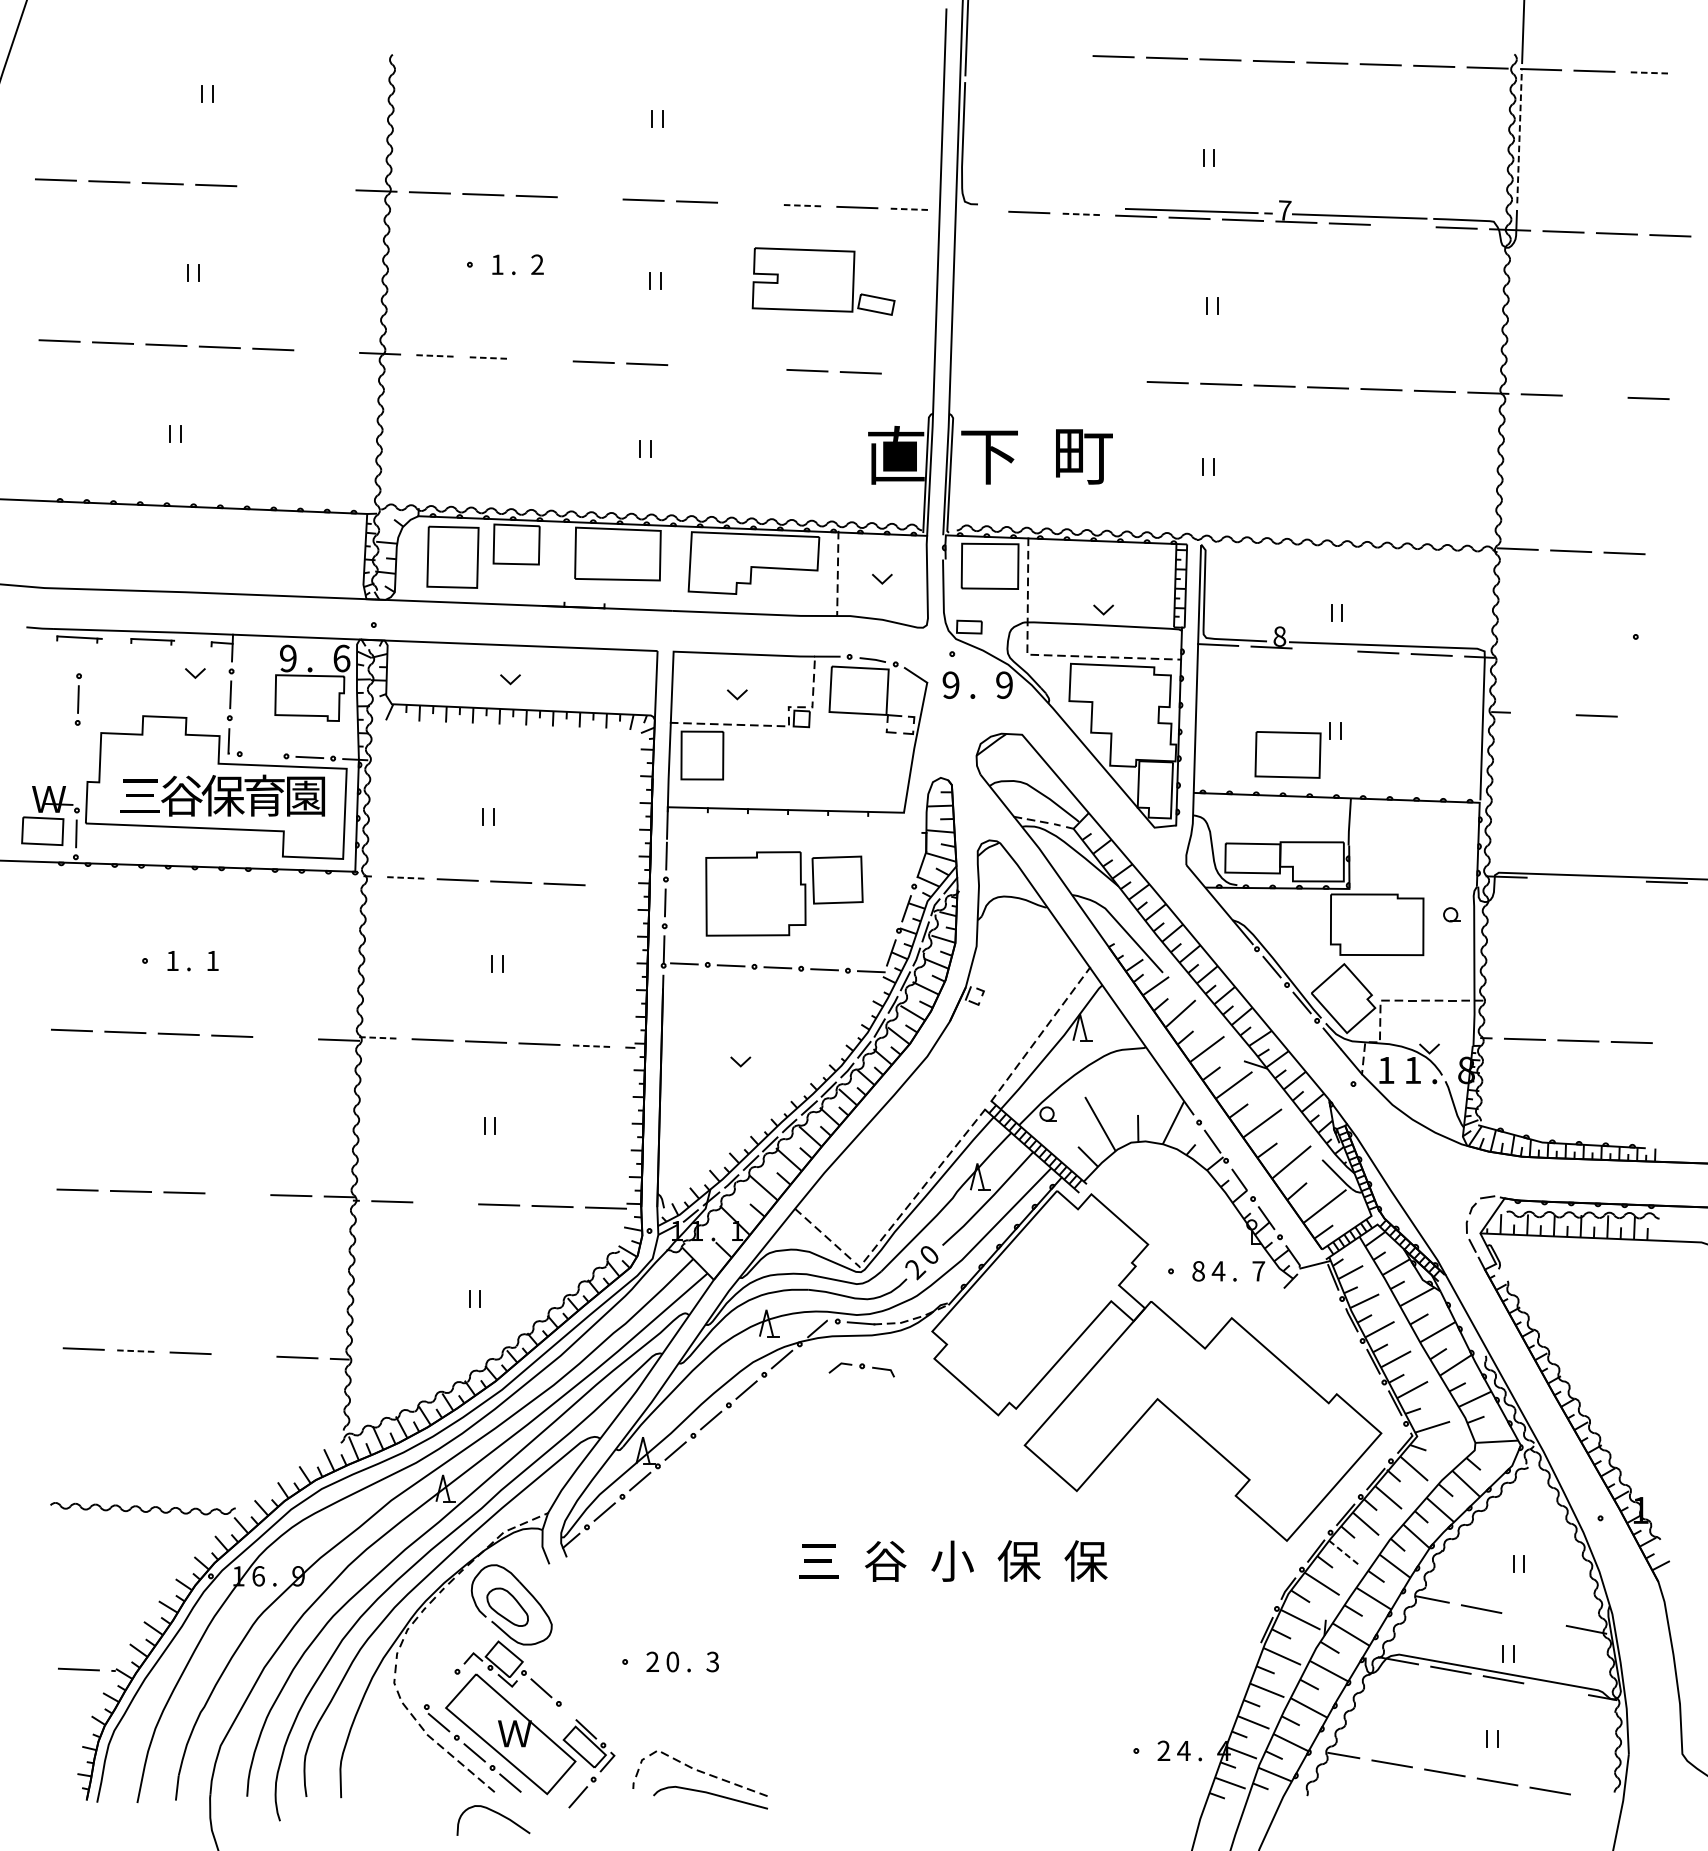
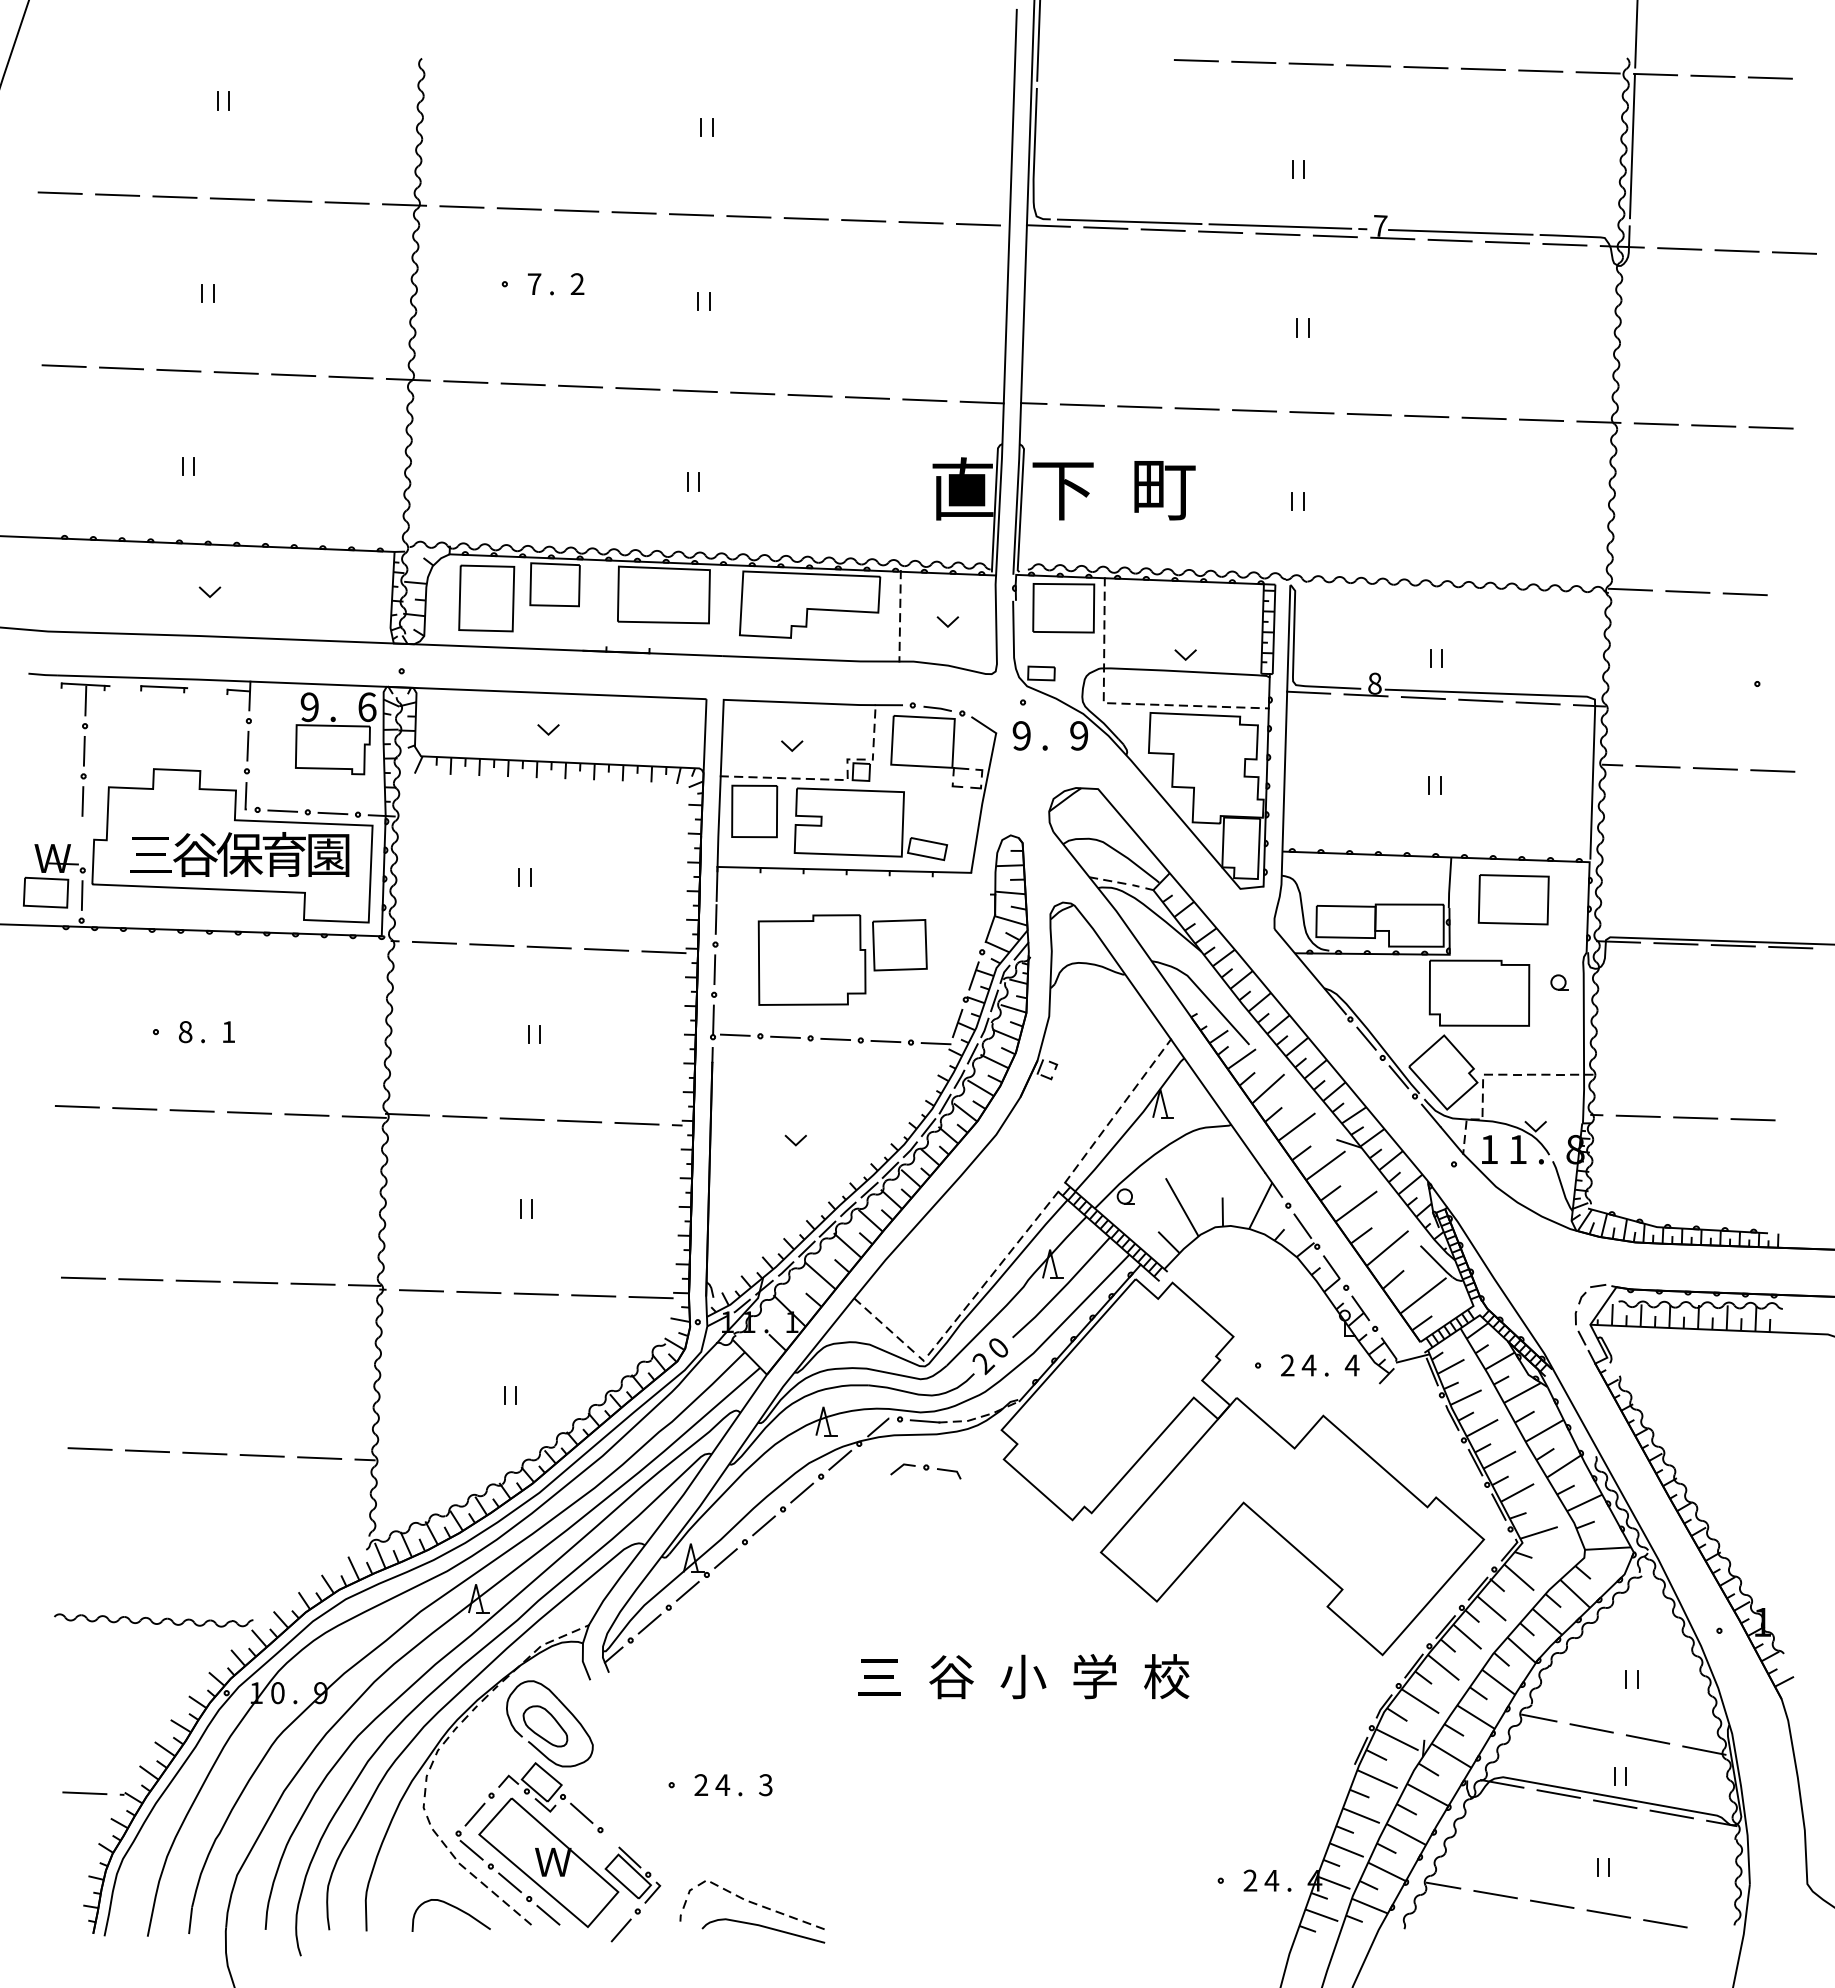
line: (1648, 73) -> (1770, 78), dashed -> solid
line: (1519, 136) -> (1632, 146), dashed -> solid
line: (269, 186) -> (289, 200), added
line: (322, 188) -> (346, 202), added
line: (589, 198) -> (633, 212), added
line: (749, 203) -> (805, 218), added
line: (803, 205) -> (863, 220), dashed -> solid
line: (1051, 206) -> (1129, 221), added
line: (910, 209) -> (978, 224), dashed -> solid
line: (975, 210) -> (1047, 225), added
line: (1083, 214) -> (1163, 230), dashed -> solid
line: (1403, 225) -> (1507, 242), added
text: (497, 264) -> (534, 283), 1 -> 7
part: (823, 281) -> (870, 824), moved
line: (326, 351) -> (350, 377), added
line: (433, 356) -> (465, 382), dashed -> solid
line: (487, 358) -> (523, 384), dashed -> solid
line: (540, 359) -> (580, 386), added
line: (700, 366) -> (752, 393), added
line: (753, 368) -> (809, 395), added
line: (913, 374) -> (981, 402), added
line: (961, 375) -> (1033, 403), added
line: (1007, 376) -> (1082, 404), added
line: (1060, 378) -> (1139, 406), added
line: (1113, 380) -> (1196, 408), added
line: (1594, 396) -> (1713, 425), added
line: (1324, 650) -> (1422, 698), added
line: (79, 652) -> (85, 700), added
line: (193, 674) -> (207, 593), moved
line: (1542, 713) -> (1657, 766), added
line: (1649, 717) -> (1772, 770), added
line: (76, 746) -> (82, 801), added
line: (262, 754) -> (282, 810), added
part: (1287, 754) -> (1513, 899), moved
line: (404, 877) -> (434, 942), dashed -> solid
line: (1559, 878) -> (1675, 943), added
line: (1612, 880) -> (1732, 945), added
line: (617, 886) -> (663, 952), added
text: (172, 961) -> (185, 1032), 1 -> 8
line: (285, 1037) -> (306, 1114), added
line: (379, 1037) -> (407, 1114), dashed -> solid
line: (593, 1046) -> (637, 1123), dashed -> solid
line: (237, 1194) -> (255, 1282), added
line: (445, 1203) -> (478, 1292), added
text: (1198, 1271) -> (1287, 1365), 8 -> 2
text: (1258, 1271) -> (1351, 1365), 7 -> 4
line: (137, 1351) -> (147, 1451), dashed -> solid
line: (243, 1355) -> (261, 1455), added
line: (1344, 1552) -> (1444, 1667), dashed -> solid
text: (1018, 1560) -> (1094, 1676), 保 -> 学
text: (1085, 1560) -> (1166, 1676), 保 -> 校
text: (258, 1576) -> (277, 1693), 6 -> 0
line: (1533, 1619) -> (1647, 1739), added
text: (672, 1662) -> (722, 1785), 0 -> 4
line: (441, 1689) -> (474, 1814), added
line: (1555, 1689) -> (1671, 1814), added
curve: (495, 1813) -> (453, 1907), moved

